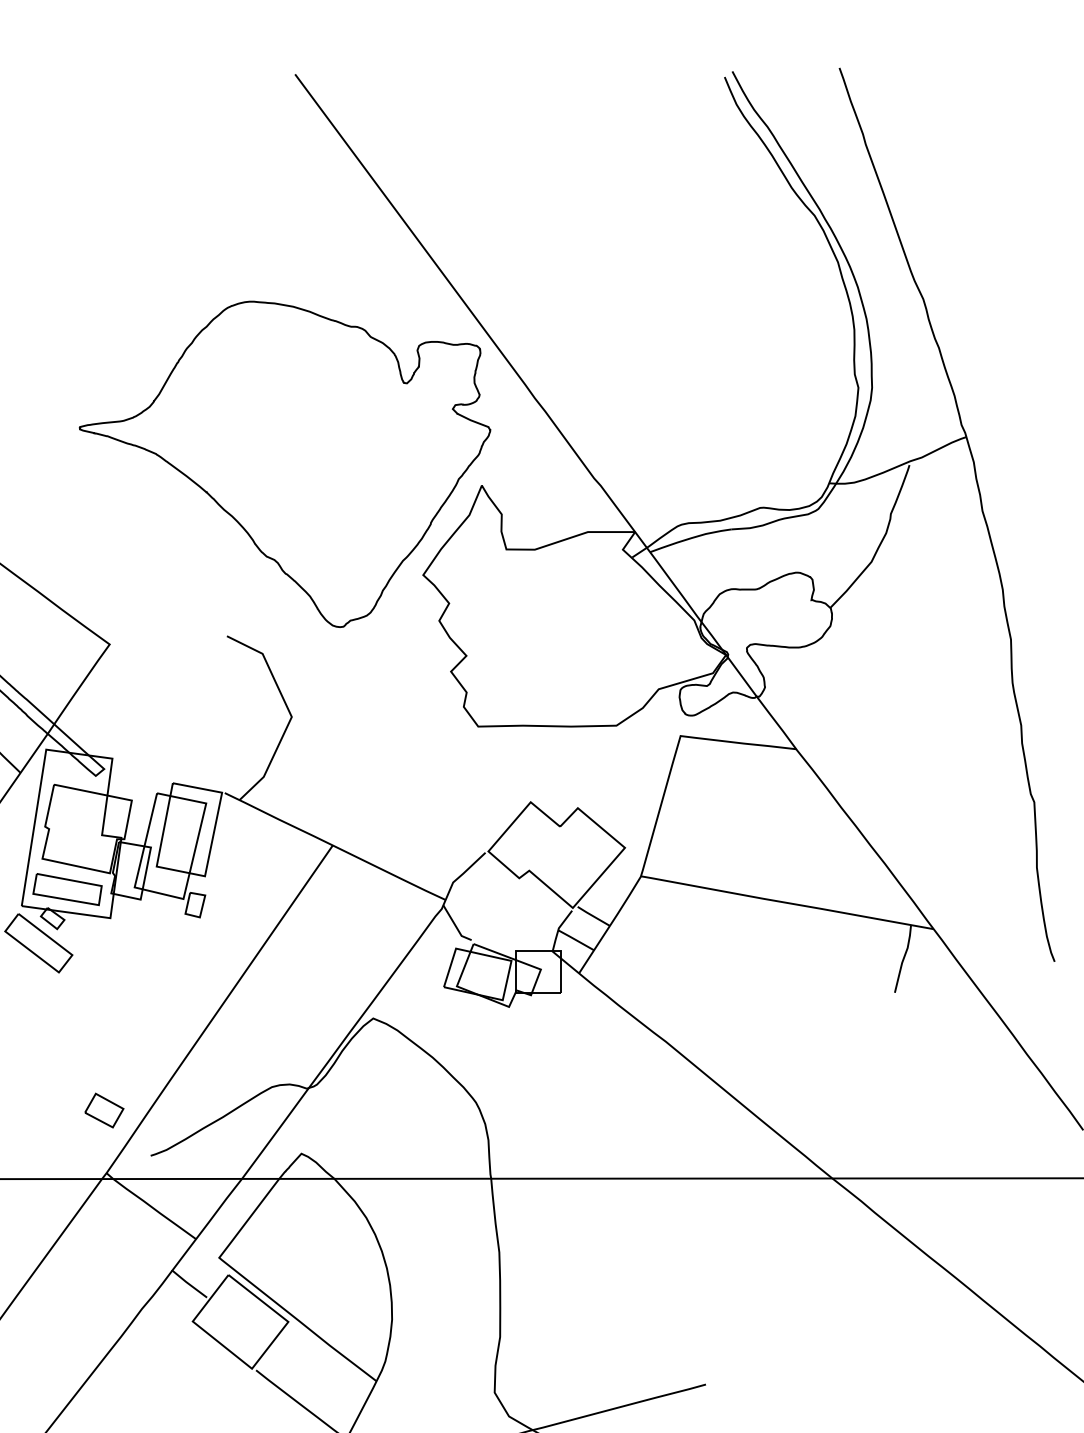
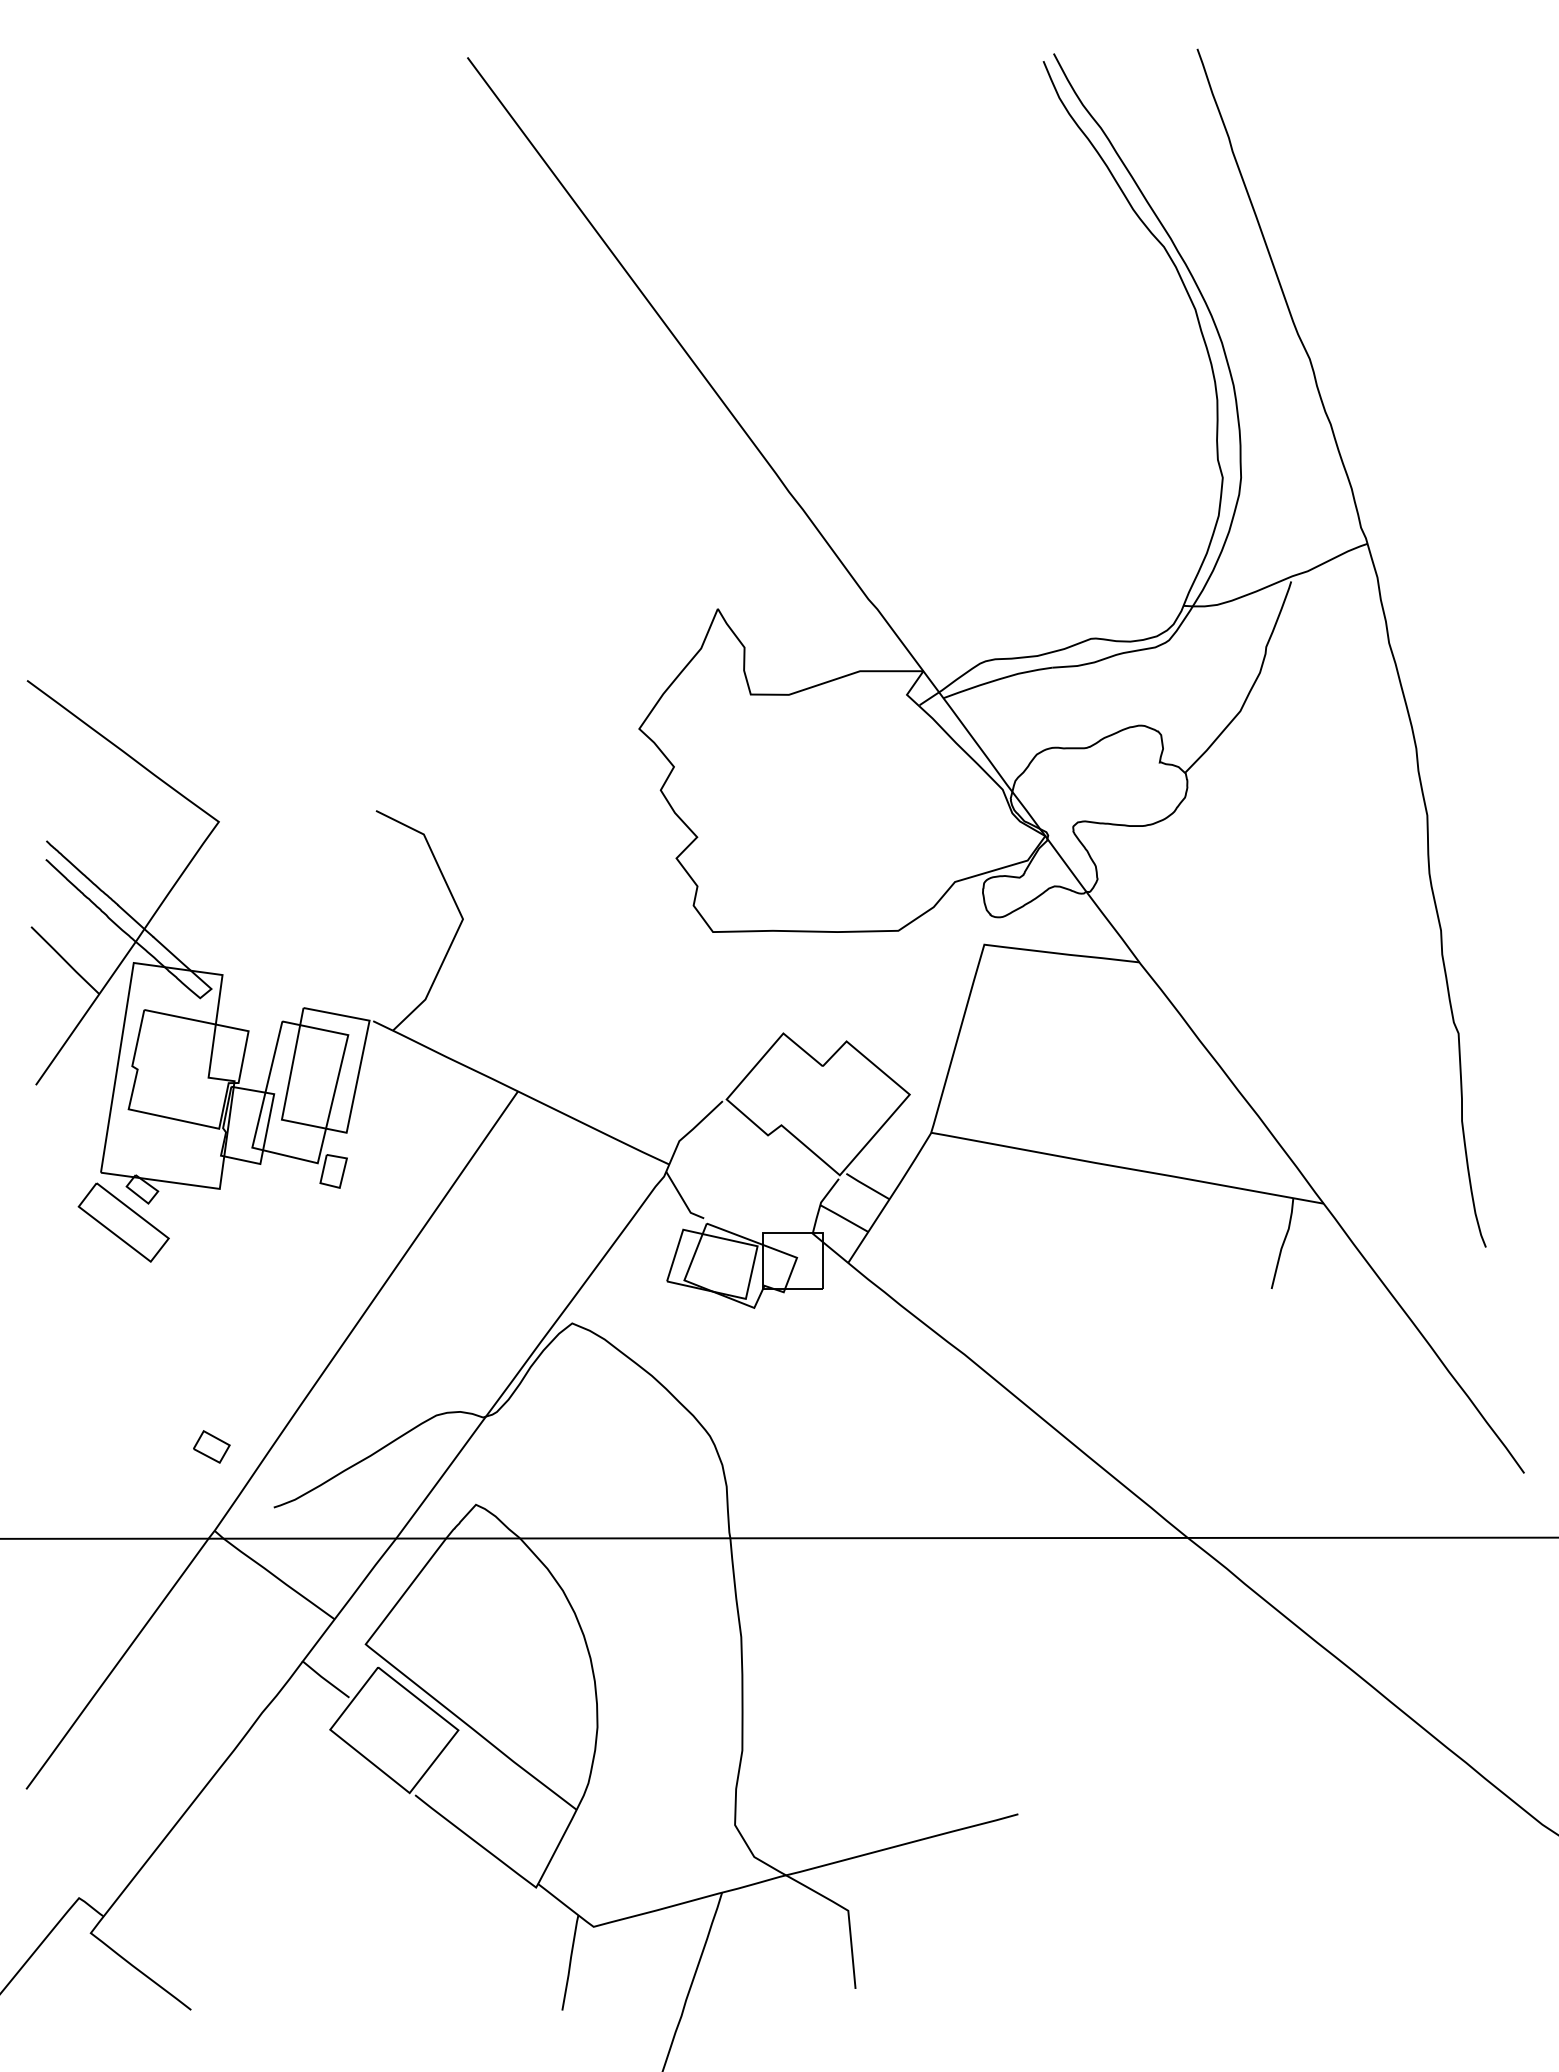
part: (284, 464) -> (453, 580), removed
part: (67, 889) -> (162, 1150), removed
part: (104, 1110) -> (211, 1446), size x0.7

